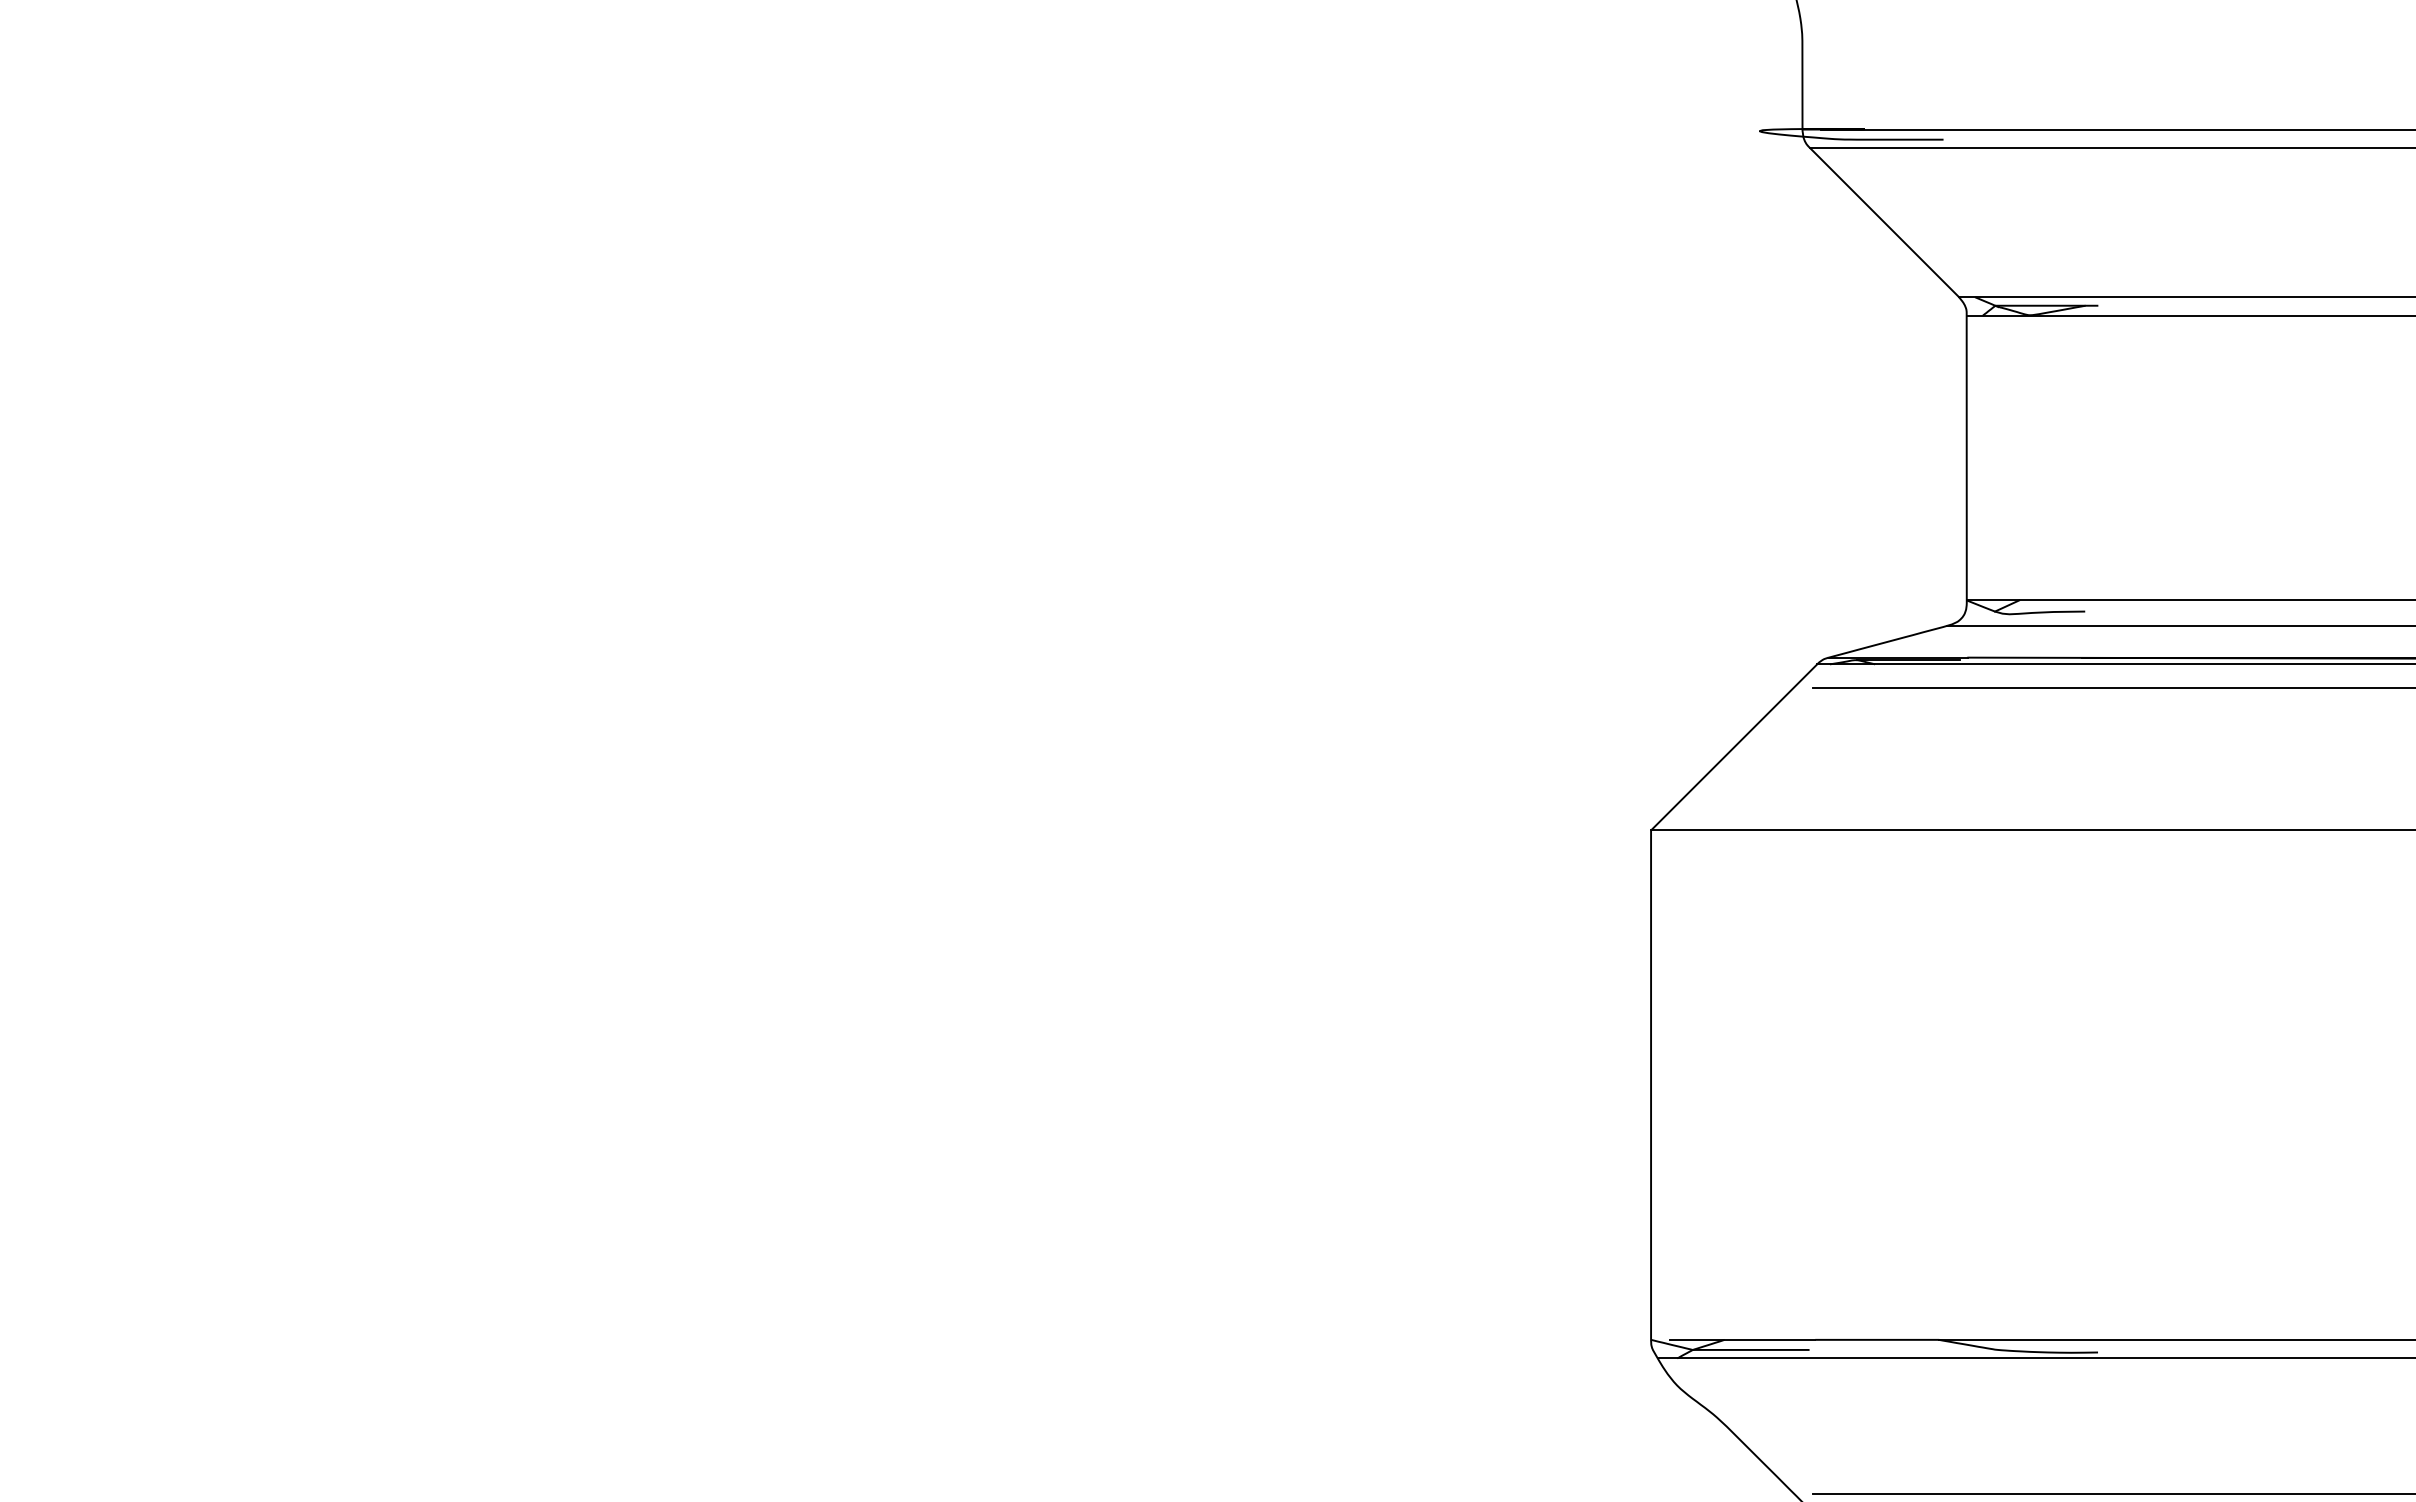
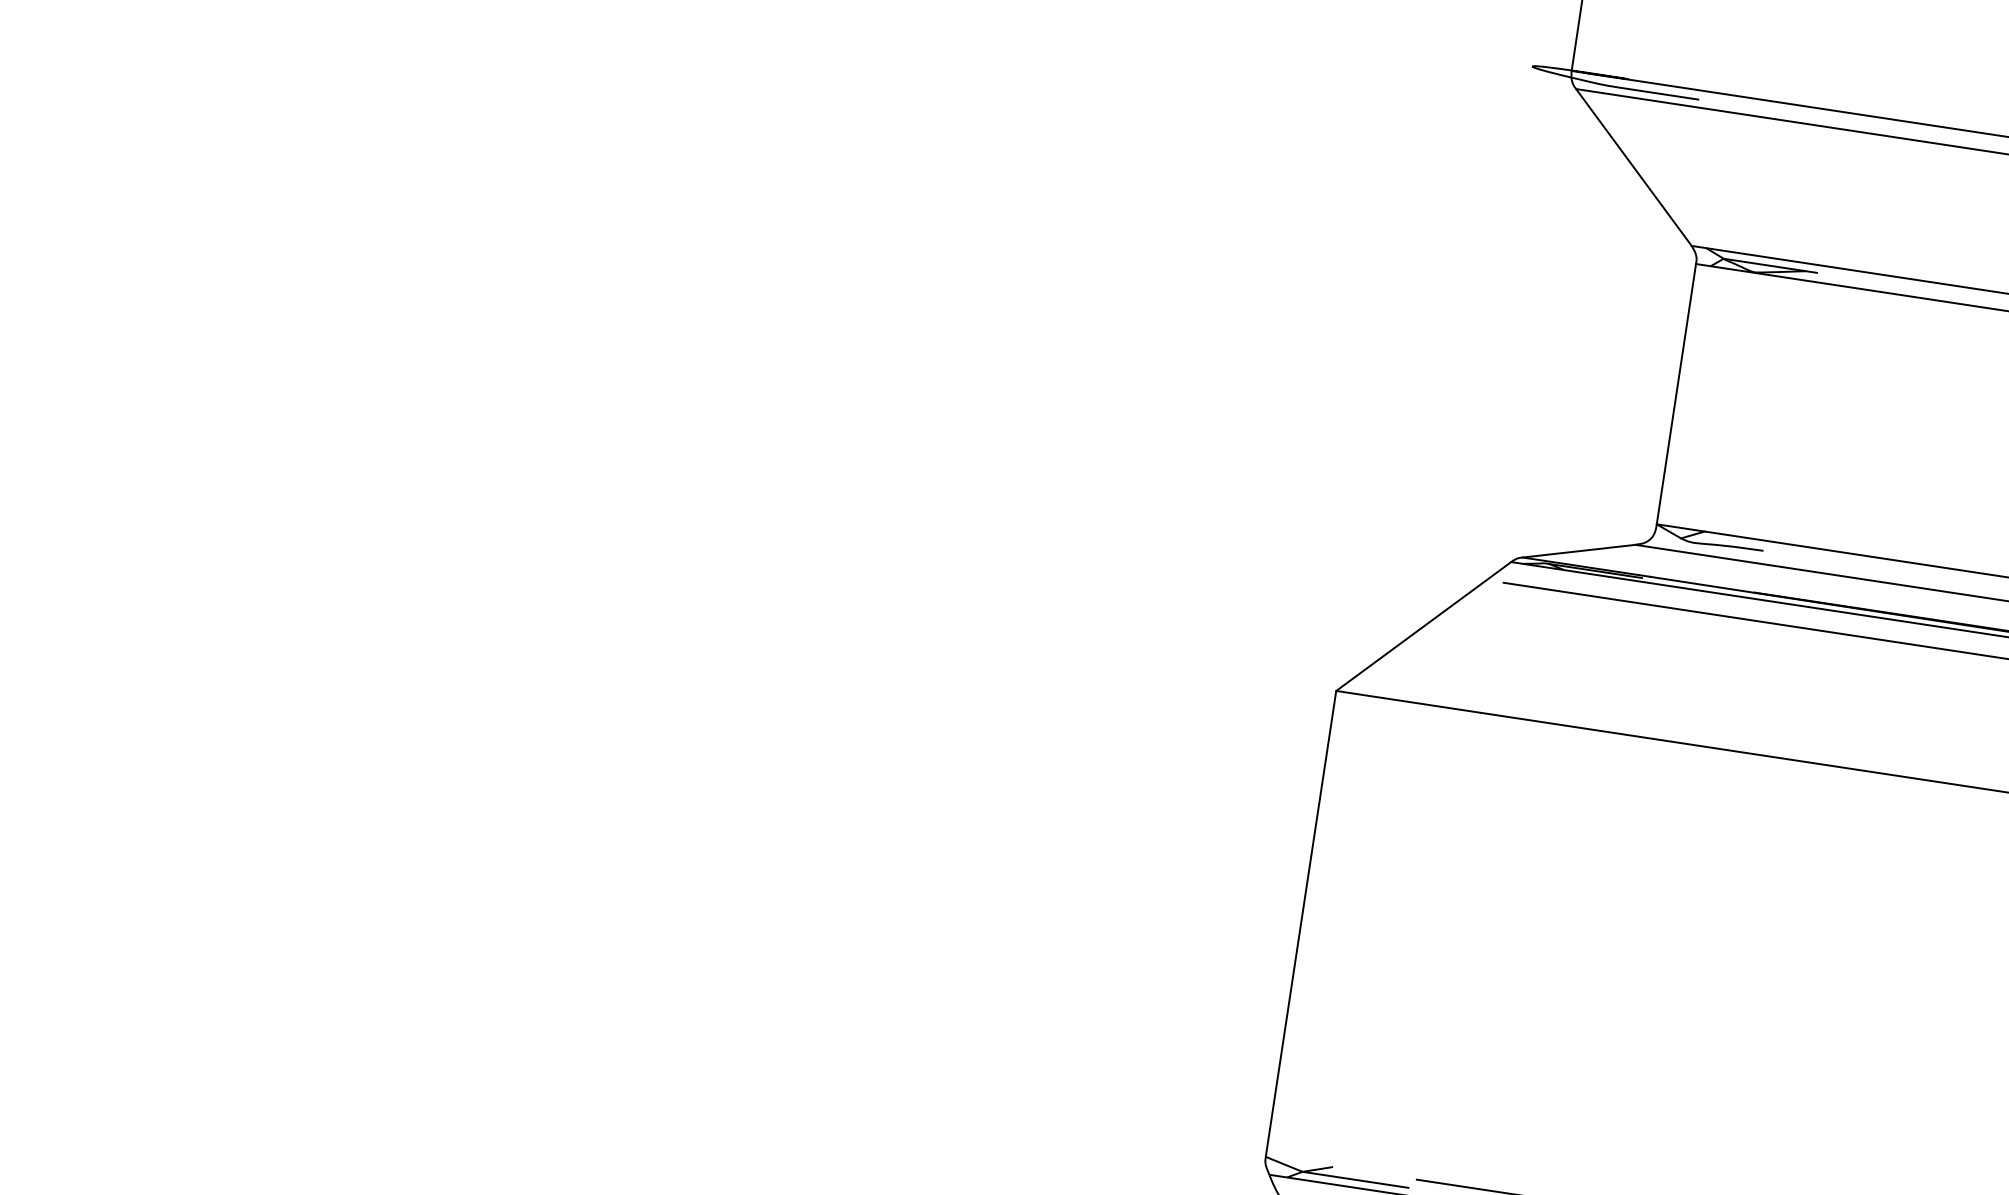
line: (1742, 1339) -> (1349, 1169), removed

